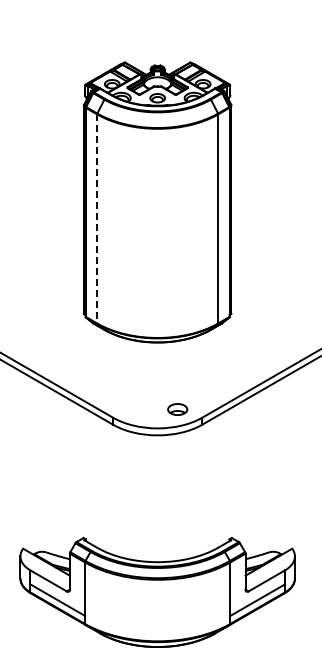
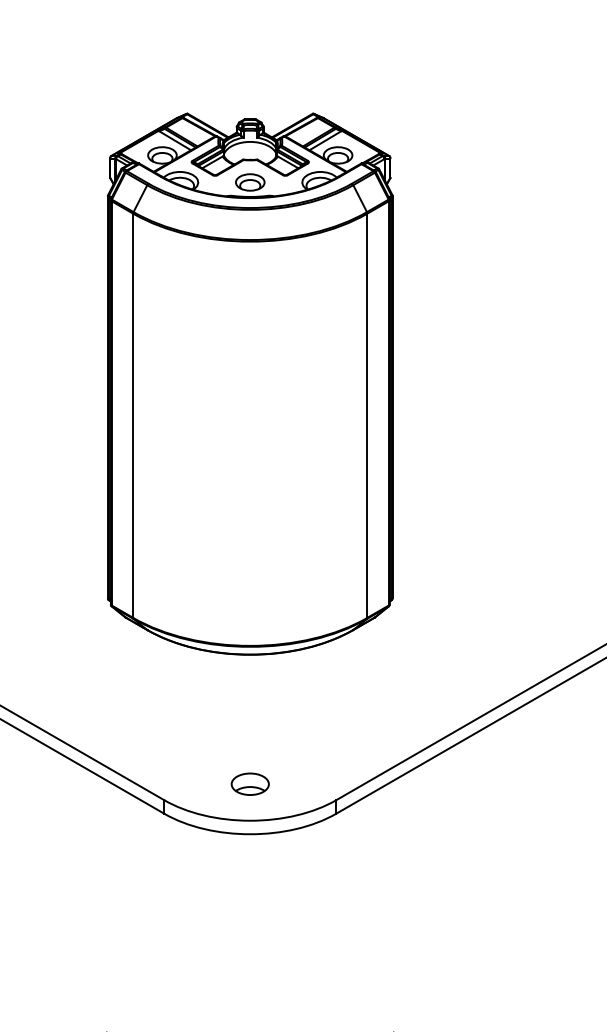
line: (97, 218) -> (133, 414), dashed -> solid
part: (177, 409) -> (249, 784), moved

